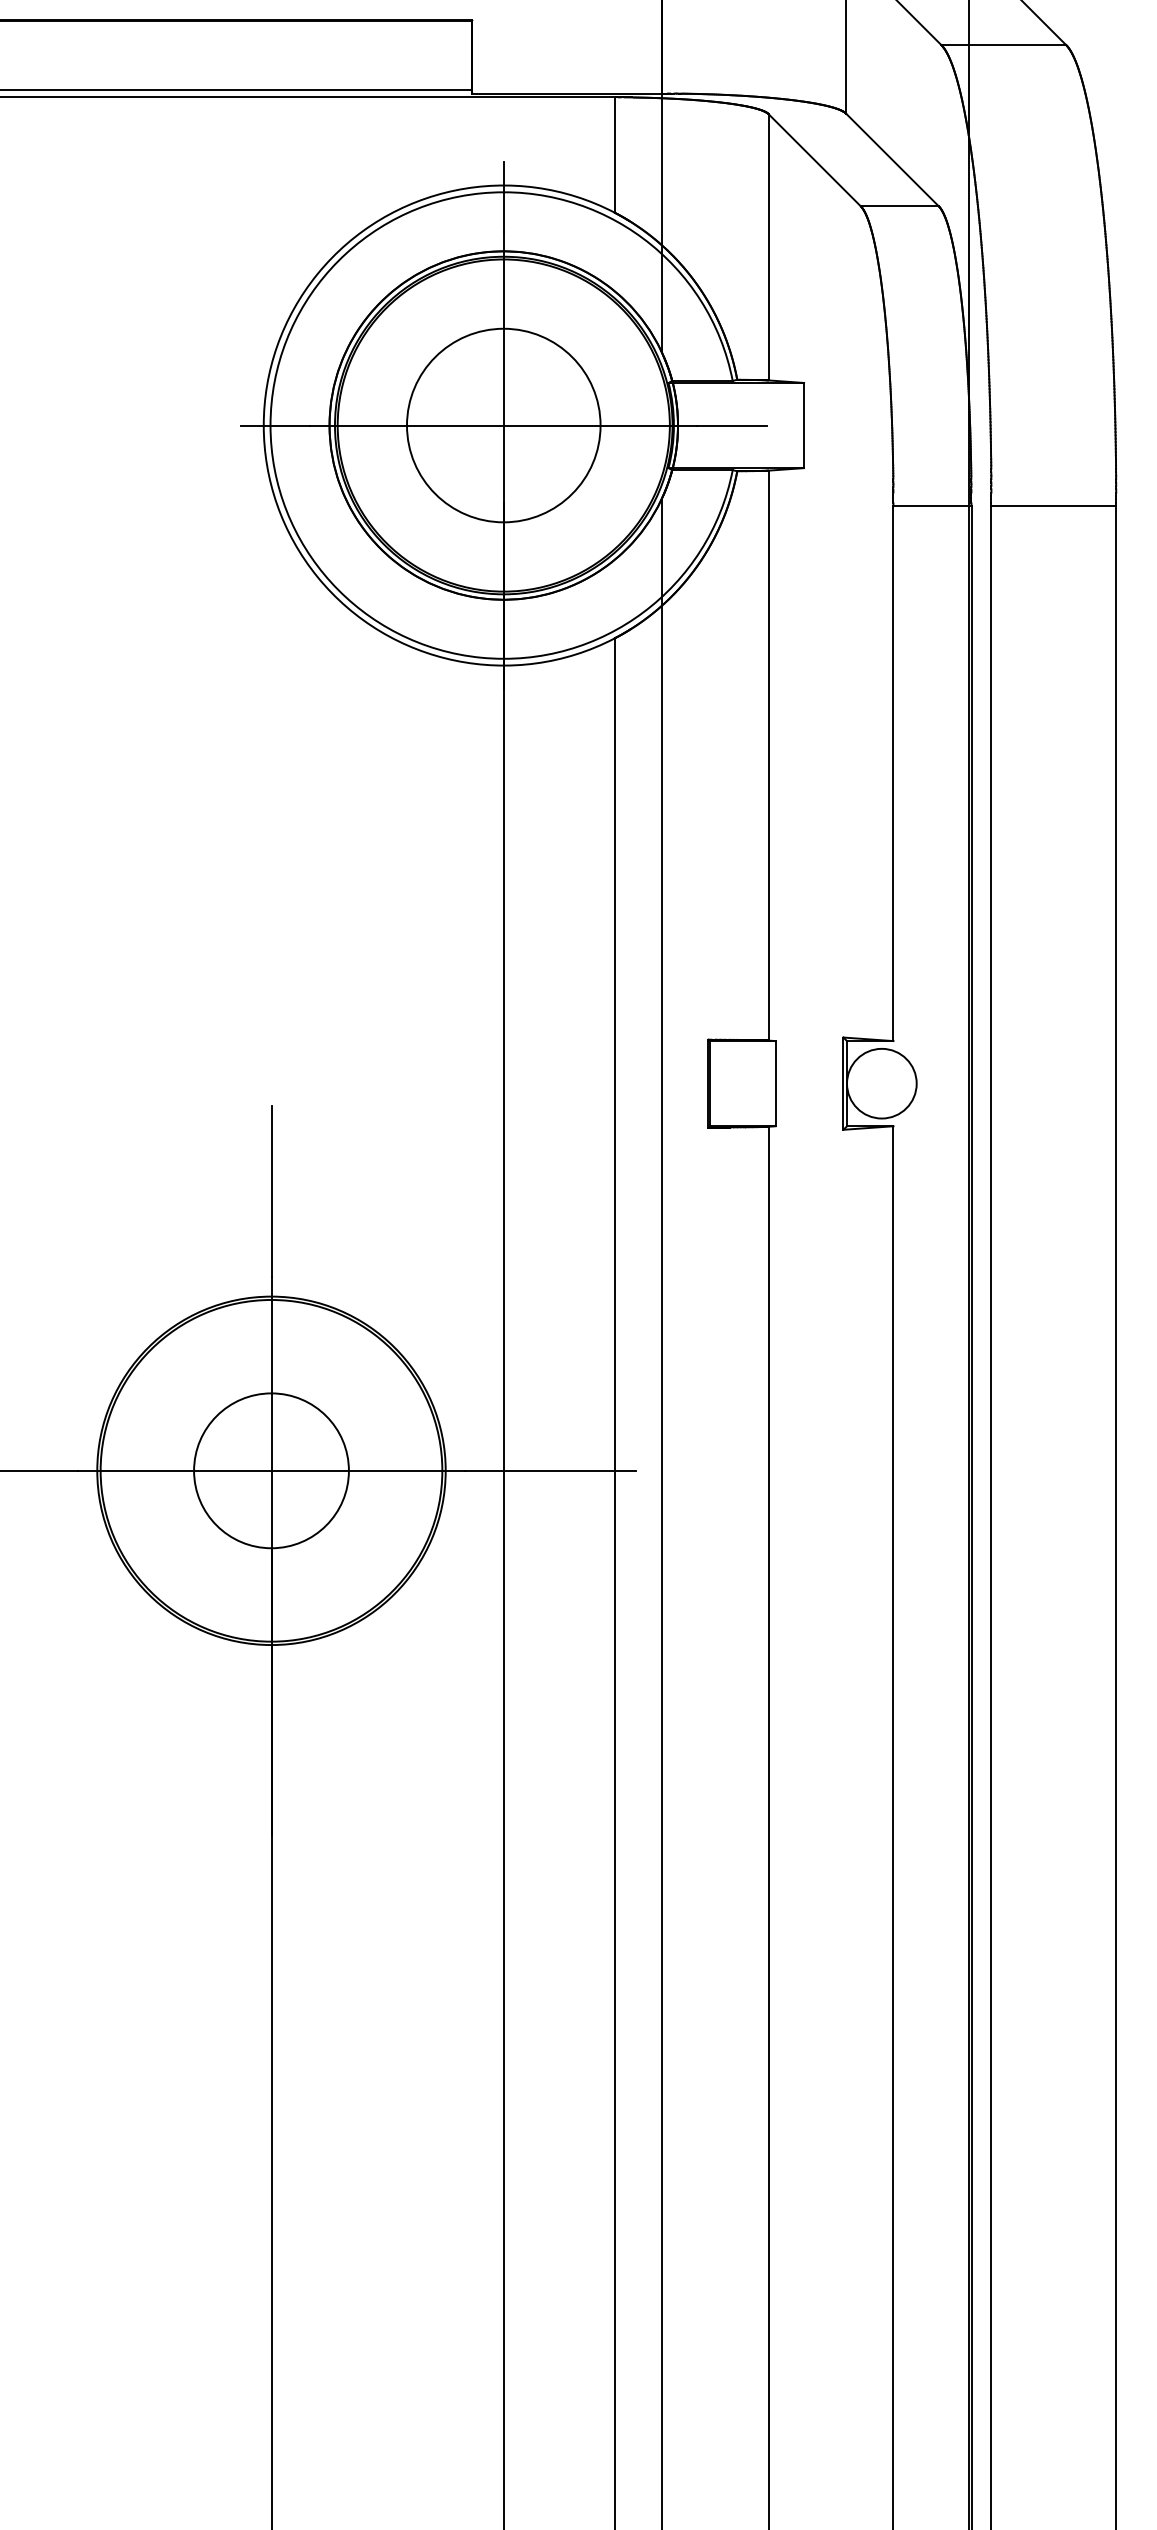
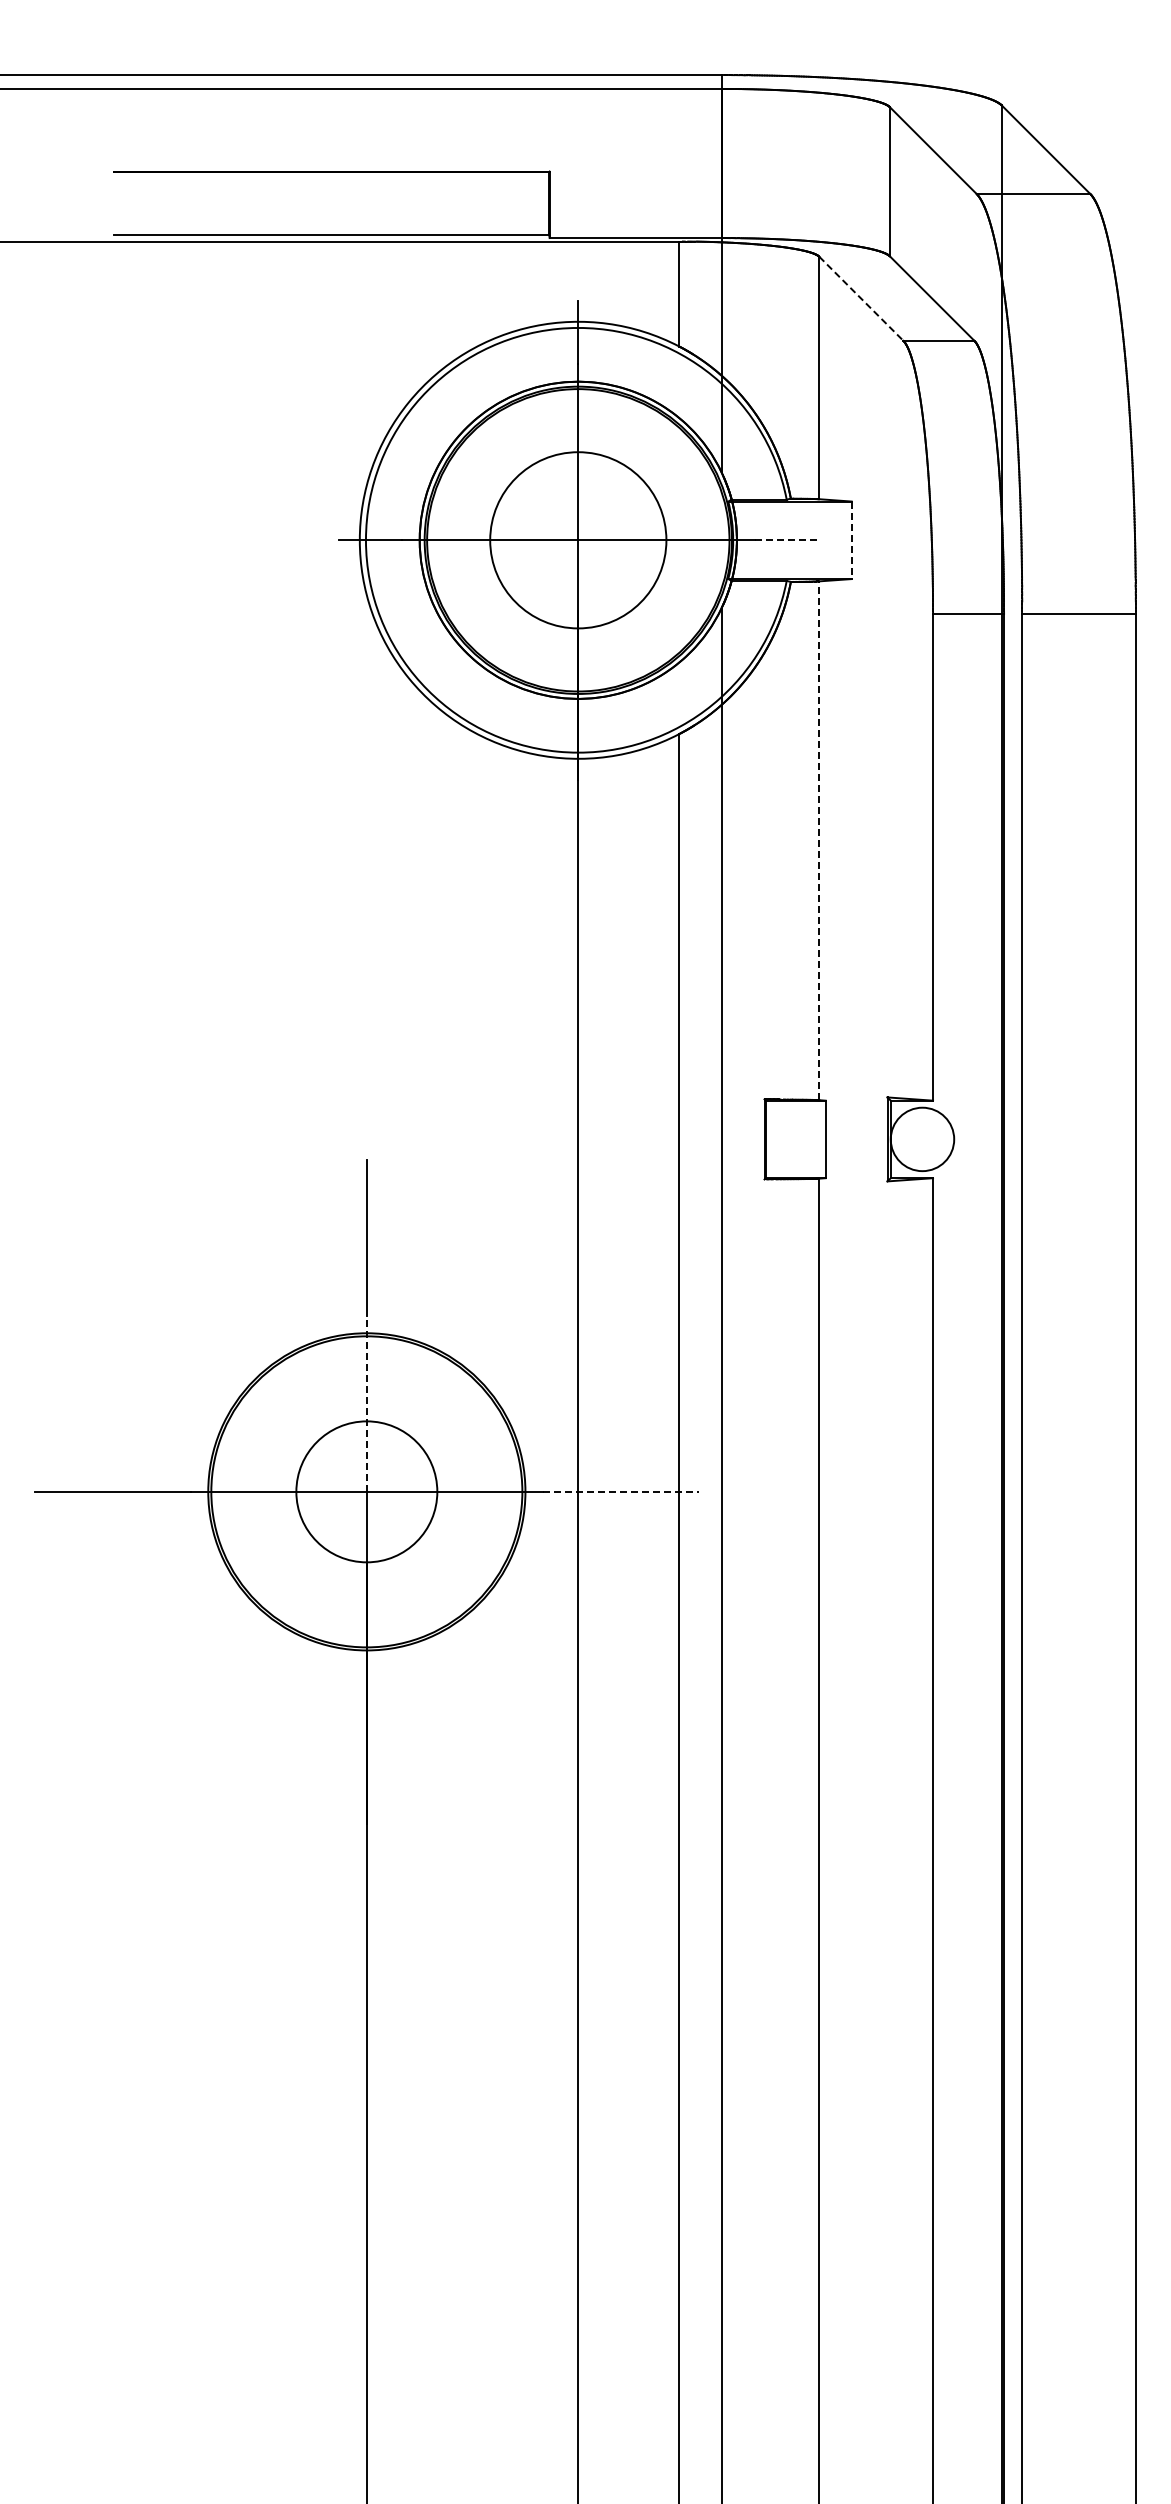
line: (814, 161) -> (861, 299), solid -> dashed
line: (732, 425) -> (786, 540), solid -> dashed
line: (803, 425) -> (851, 540), solid -> dashed
line: (768, 755) -> (819, 840), solid -> dashed
line: (271, 1373) -> (366, 1403), solid -> dashed
line: (550, 1470) -> (620, 1491), solid -> dashed

